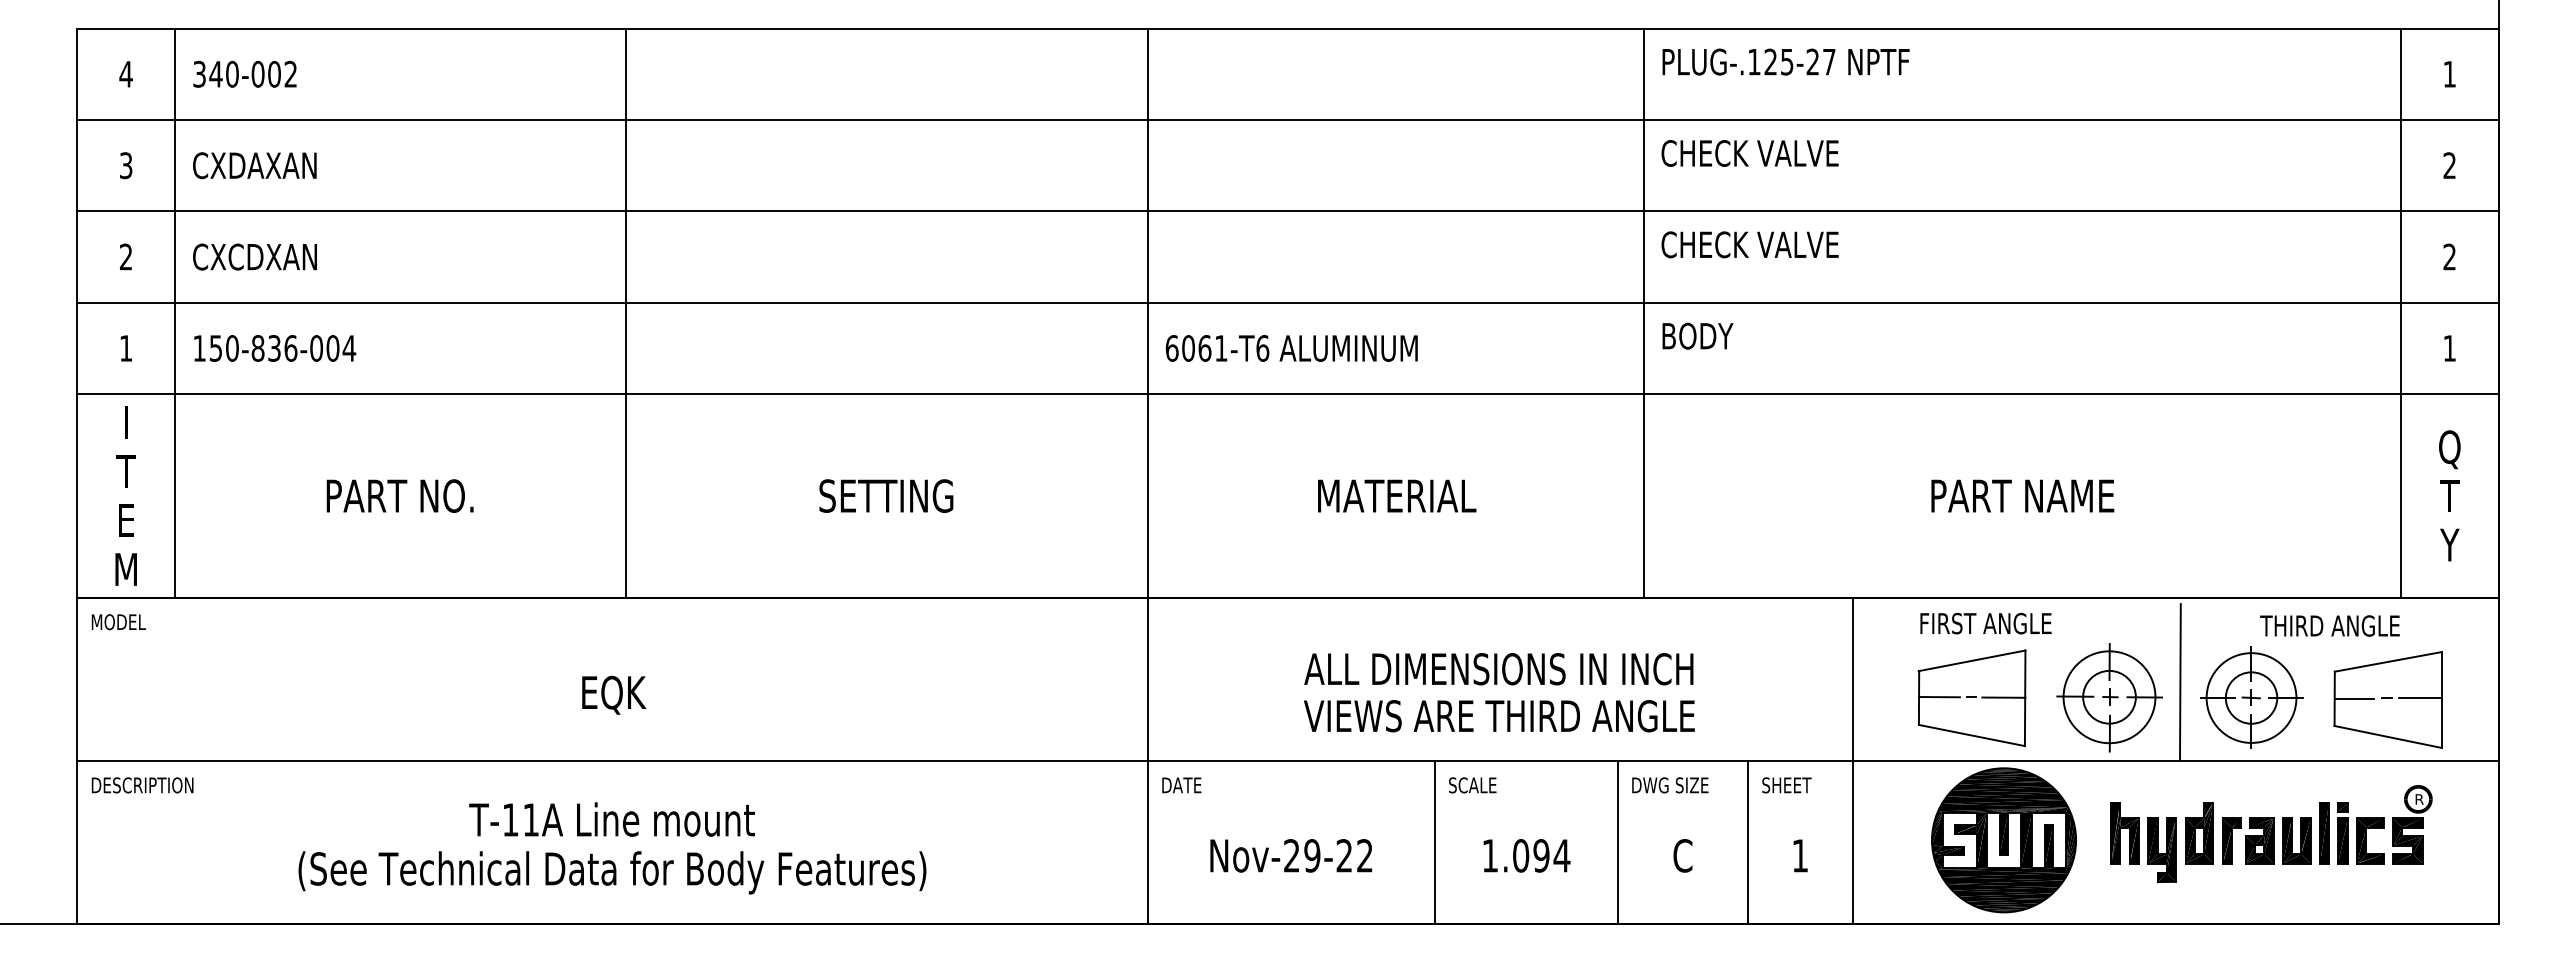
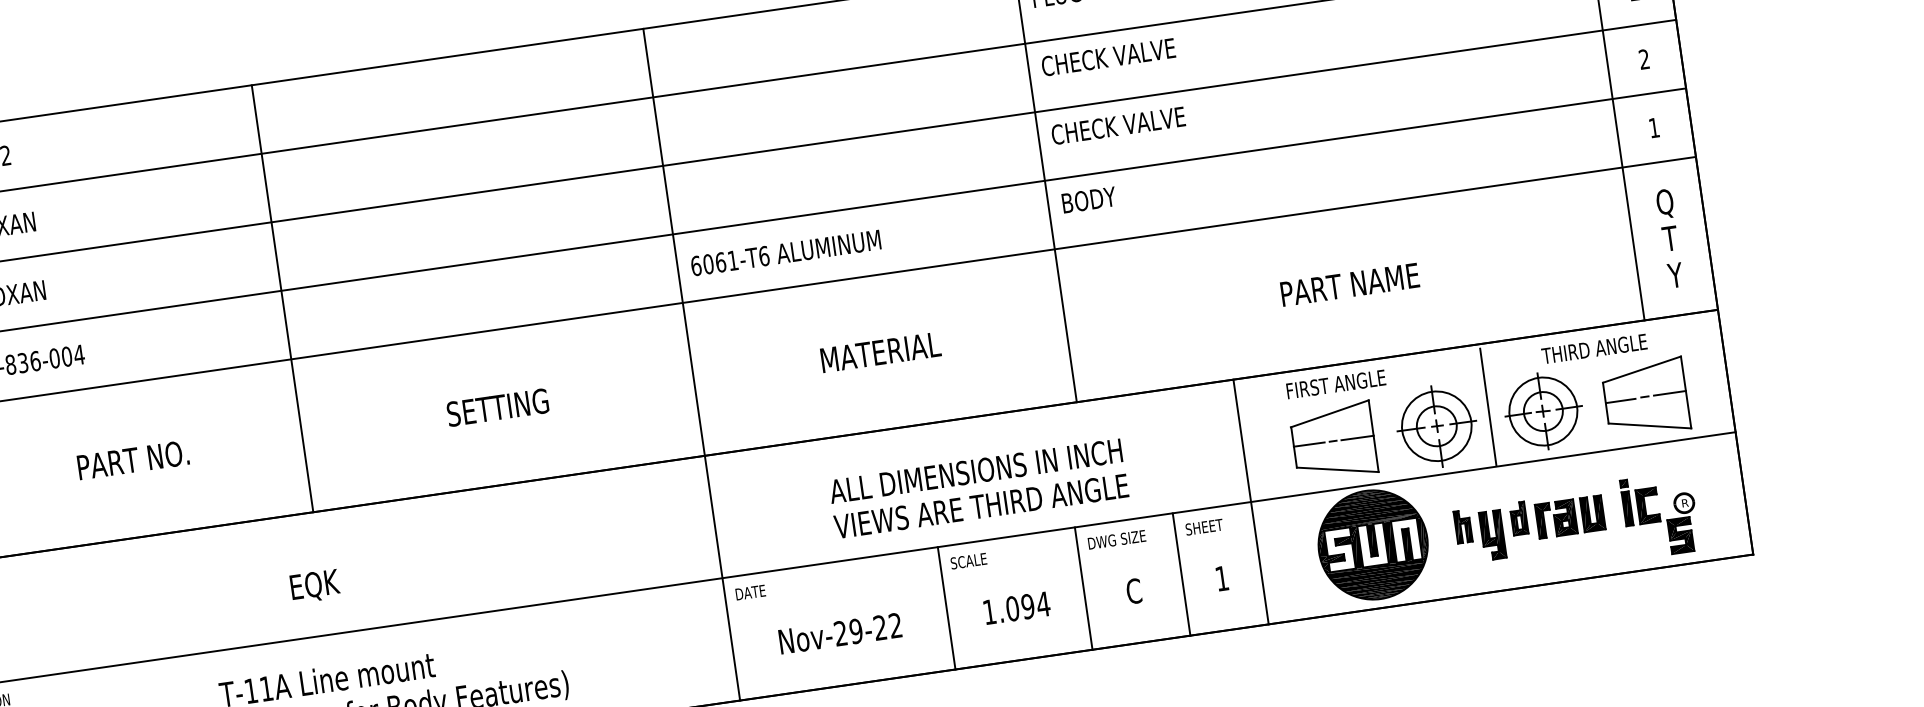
part: (2412, 824) -> (1682, 522), moved
part: (2124, 833) -> (1462, 526), size x0.7
part: (2199, 833) -> (1519, 518), size x0.7
part: (2324, 833) -> (1612, 505), removed

